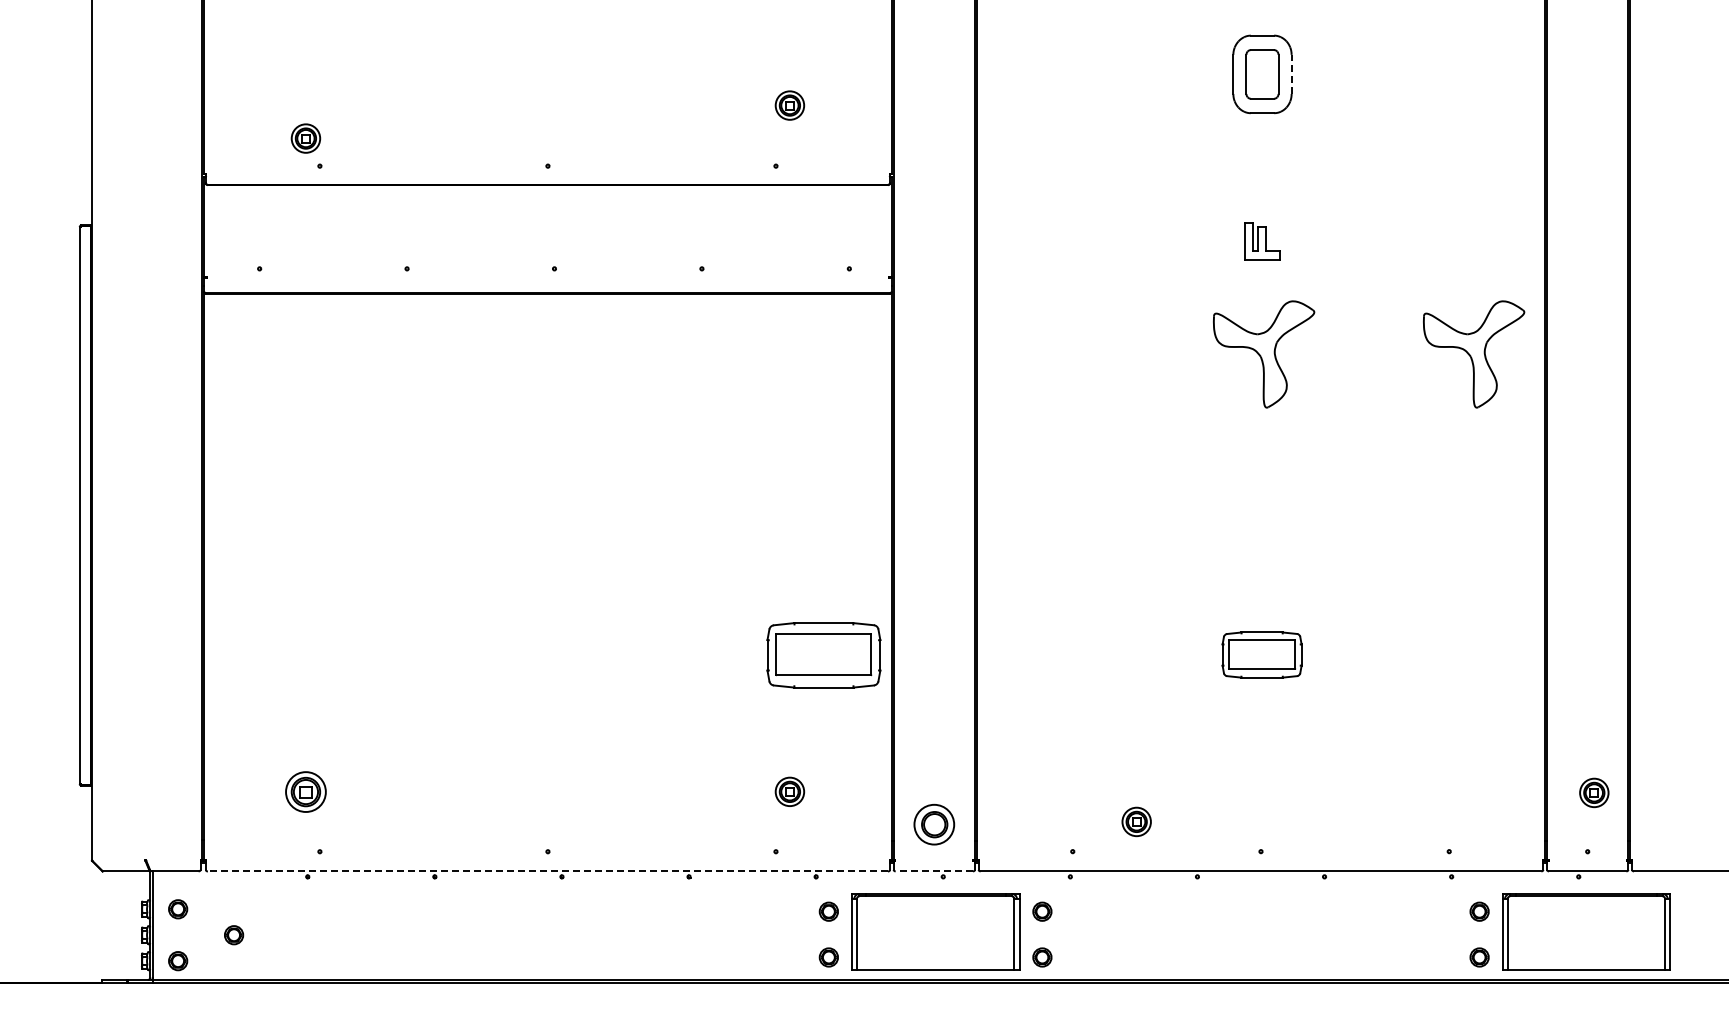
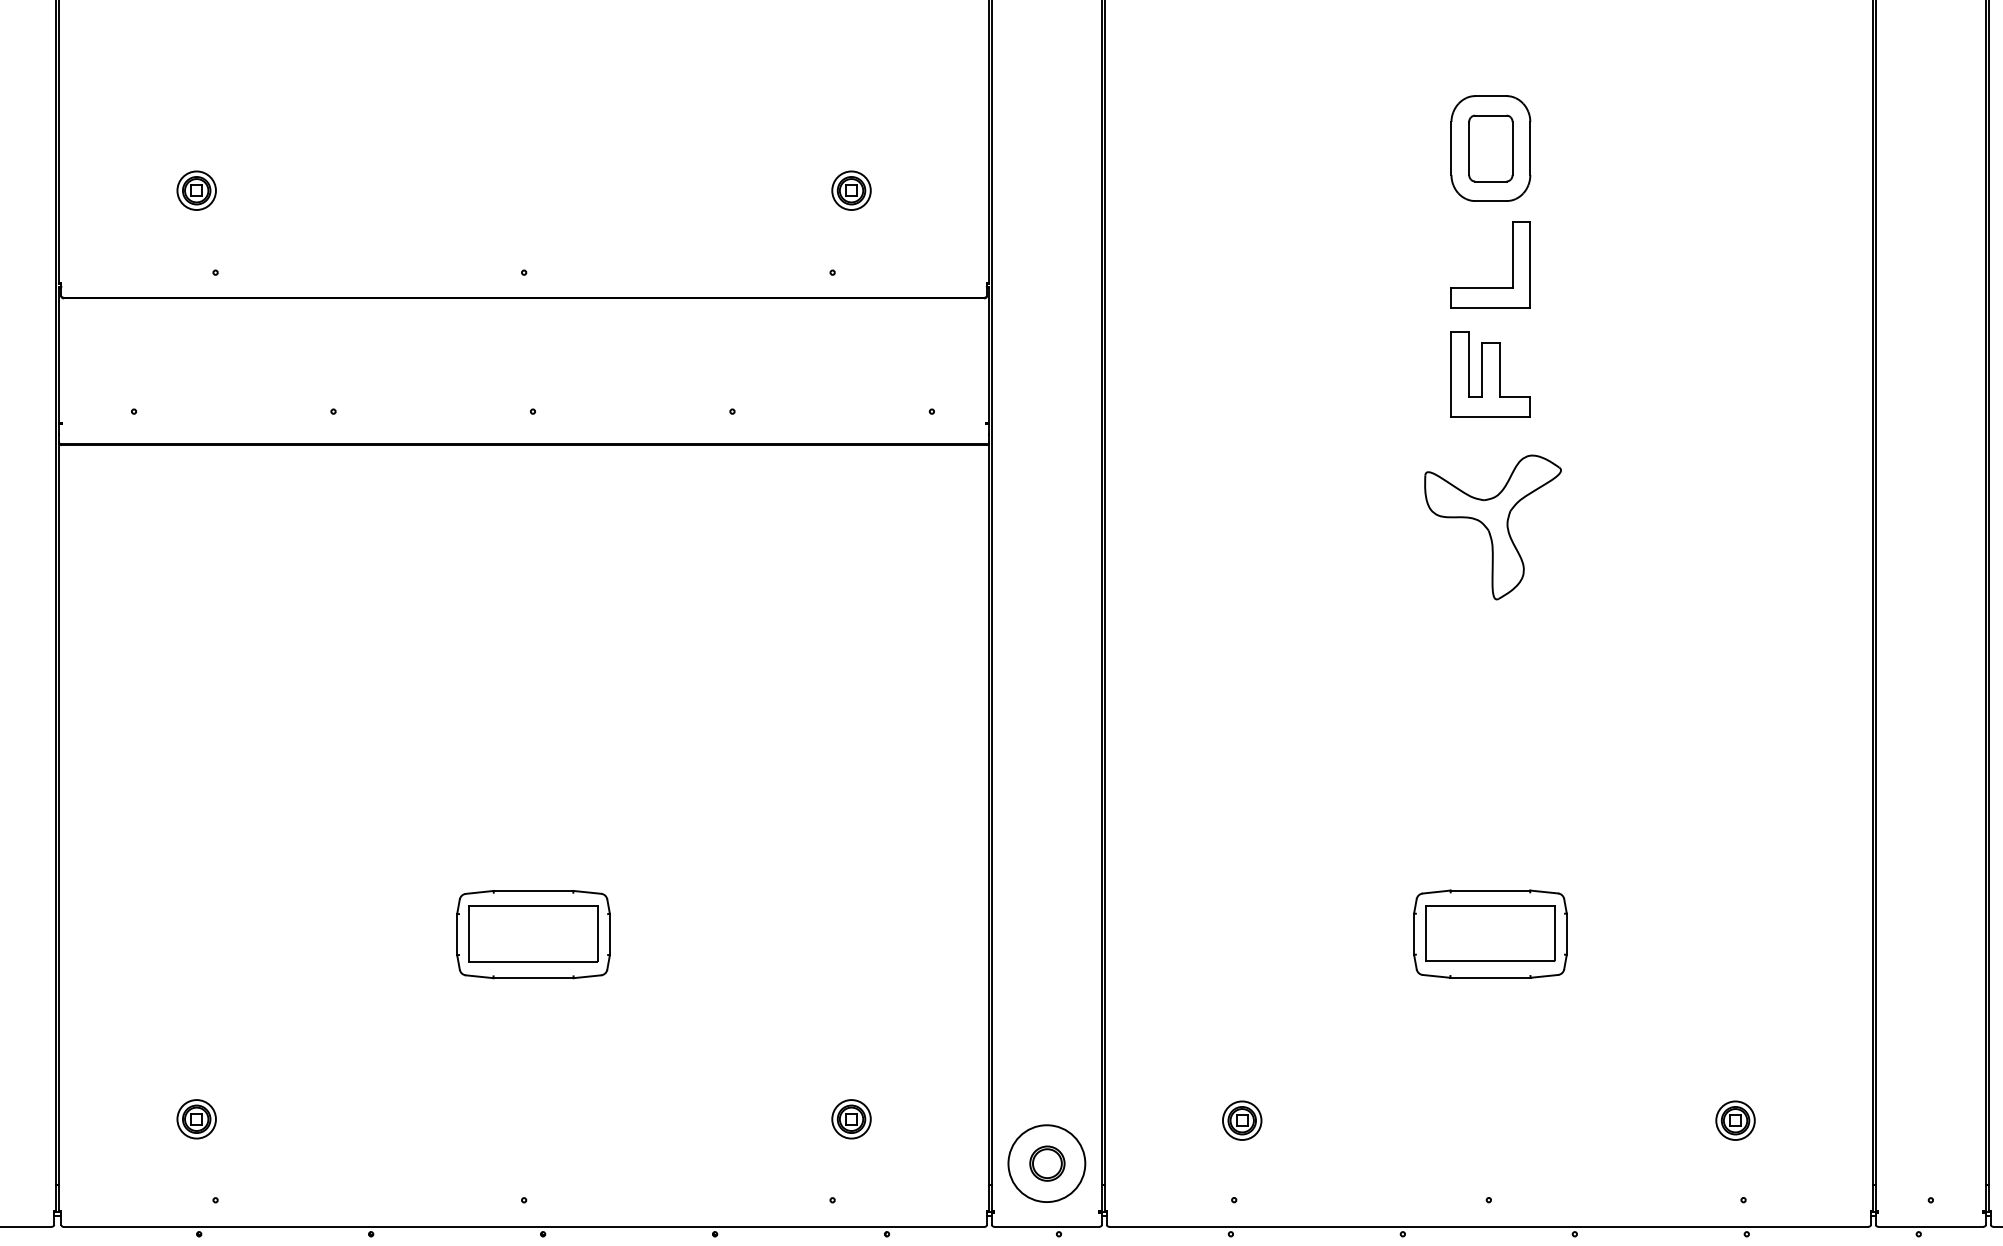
line: (1291, 74) -> (1530, 148), dashed -> solid
part: (305, 138) -> (196, 190), moved
part: (1278, 160) -> (1512, 265), added
part: (1262, 240) -> (1490, 373), size x1.67
part: (1474, 354) -> (1777, 527), removed
part: (1261, 654) -> (1489, 933), size x1.43
part: (823, 655) -> (532, 934), moved
part: (305, 791) -> (196, 1118), size x0.71
part: (1594, 792) -> (1735, 1120), moved
part: (1136, 821) -> (1241, 1120), moved
circle: (933, 824) -> (1045, 1163), size x1.43
line: (547, 871) -> (523, 1227), dashed -> solid
line: (934, 871) -> (1047, 1227), dashed -> solid

